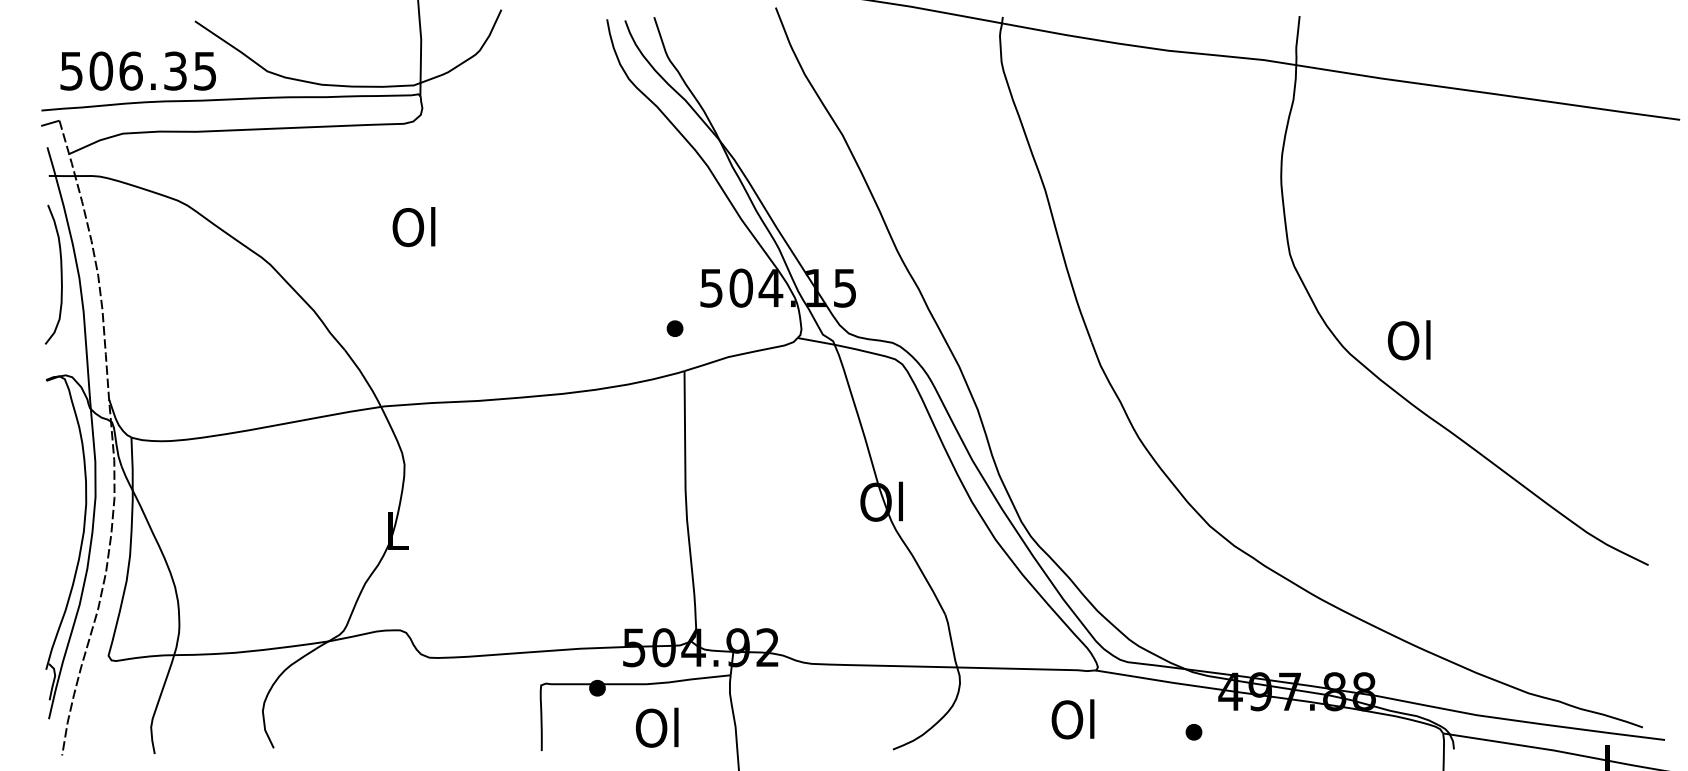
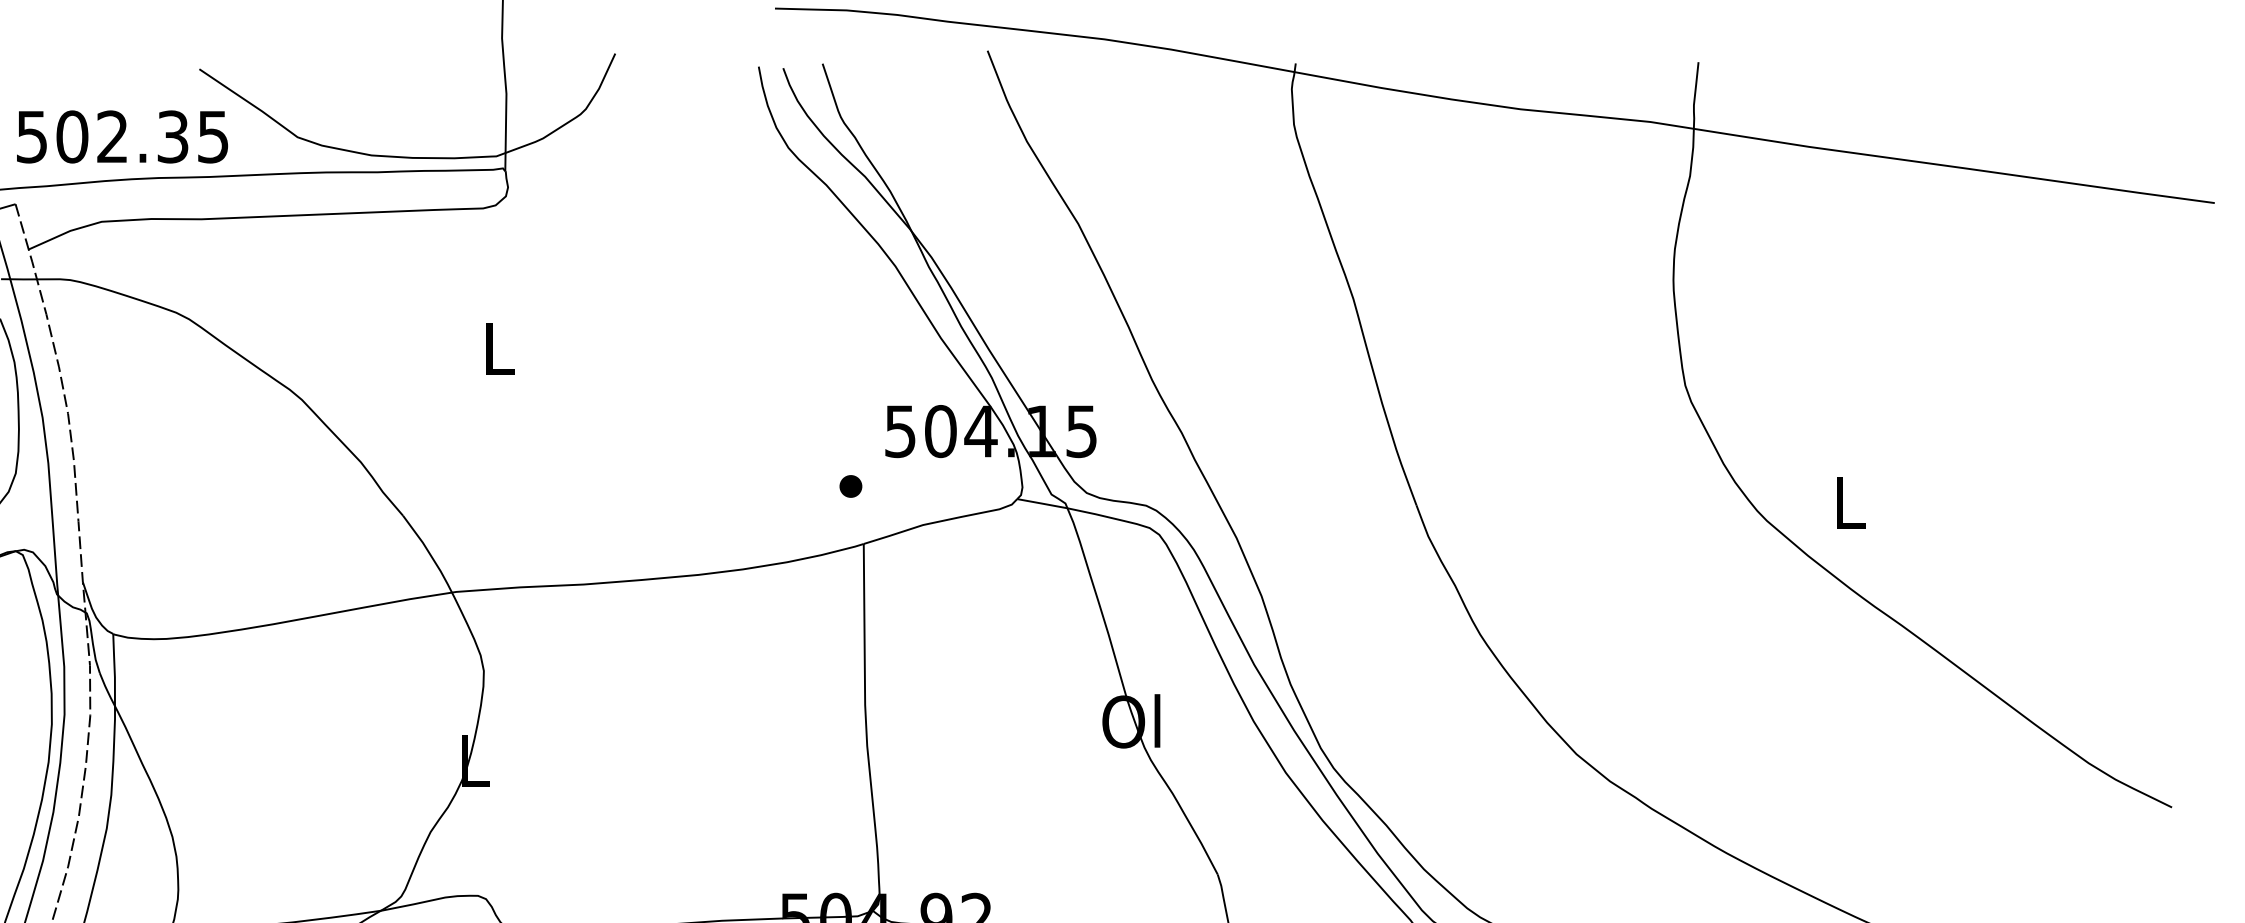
text: (130, 70) -> (111, 136), 506.35 -> 502.35
text: (413, 227) -> (495, 349), Ol -> L
text: (1408, 340) -> (1846, 502), Ol -> L

